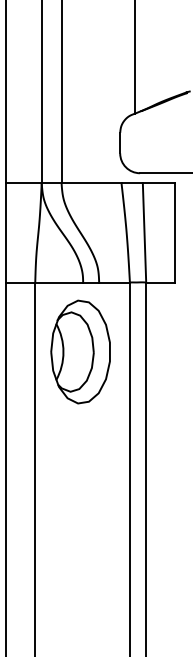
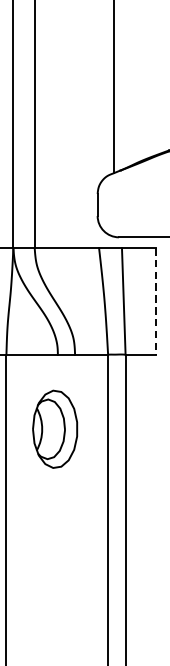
line: (174, 232) -> (155, 300), solid -> dashed
part: (80, 351) -> (55, 428), size x0.7

